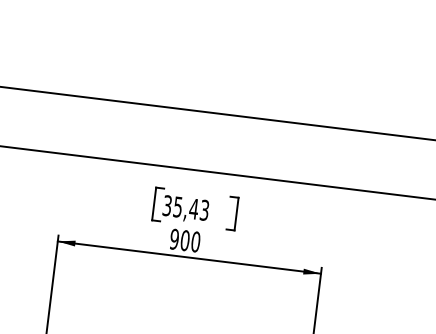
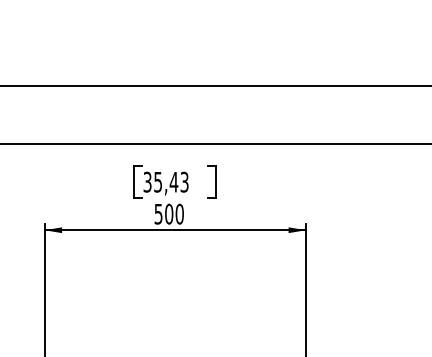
text: (174, 238) -> (158, 213), 900 -> 500

